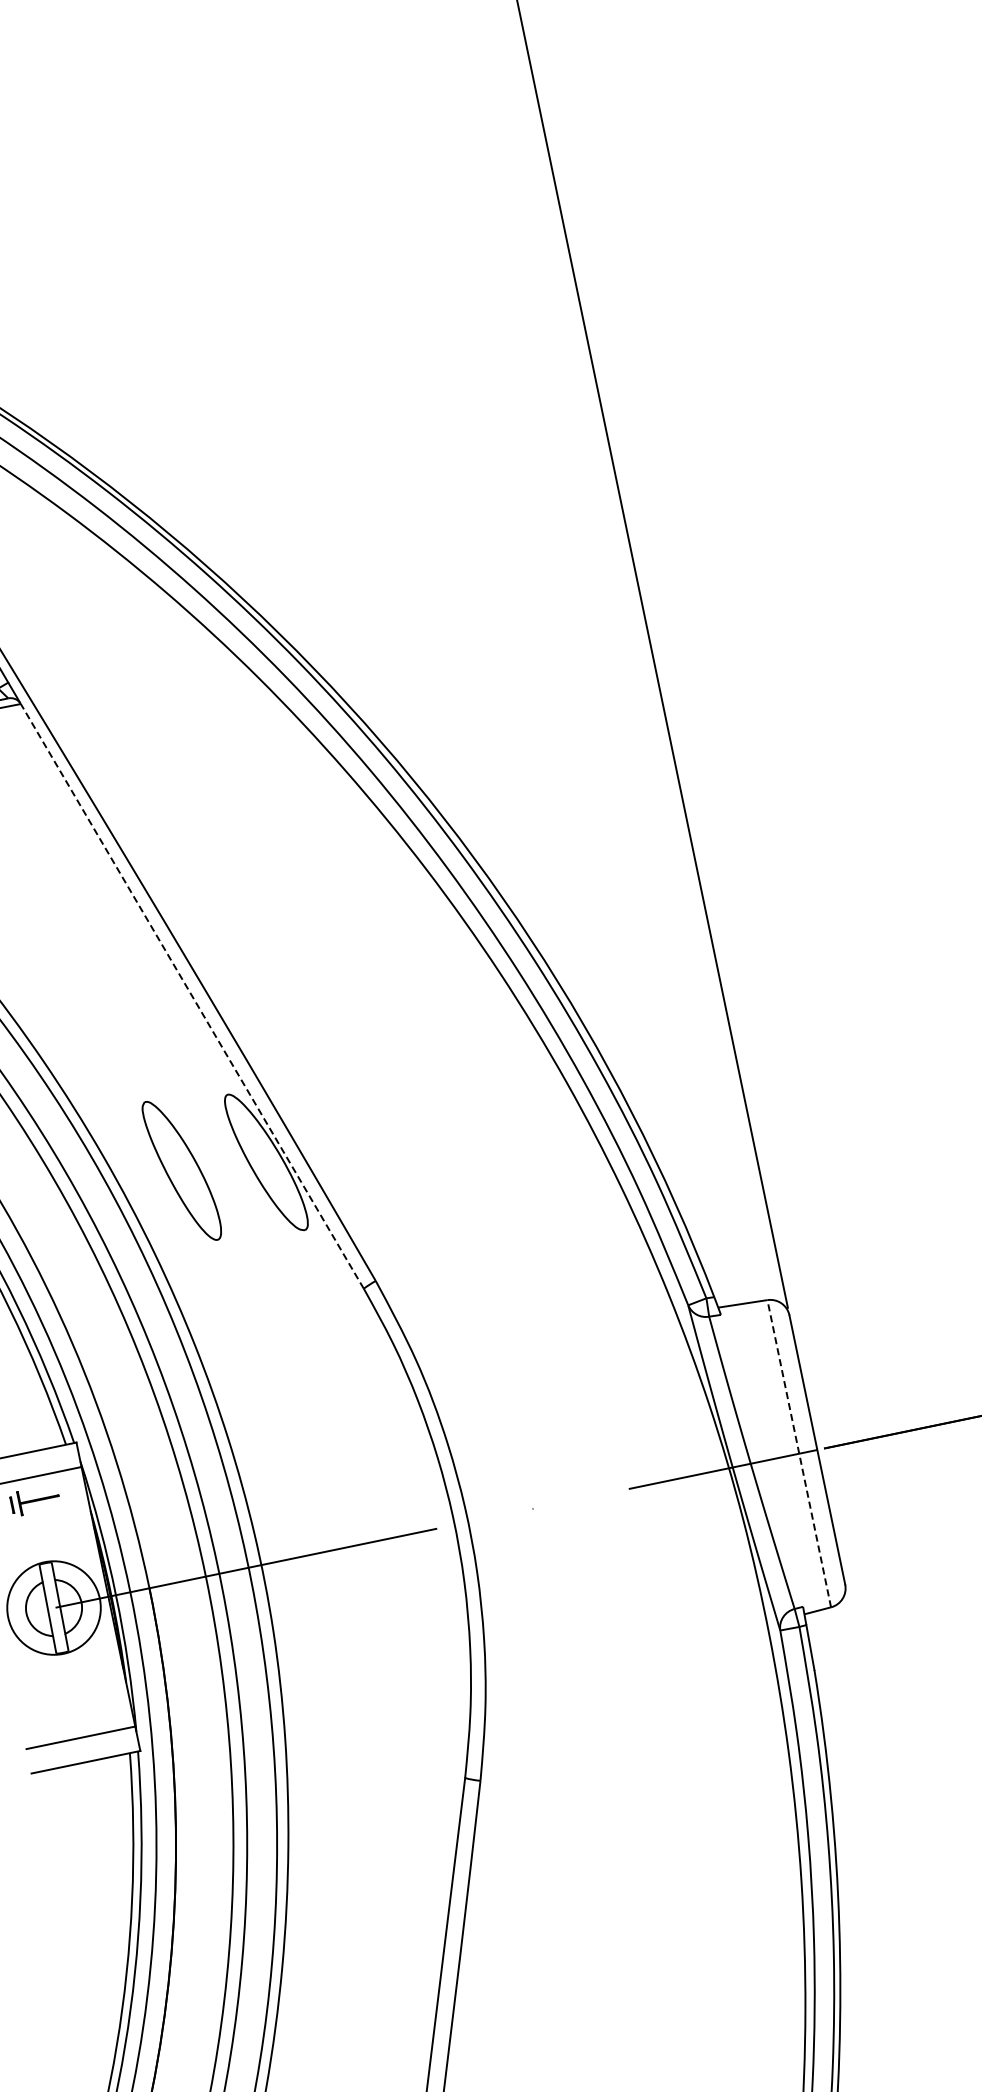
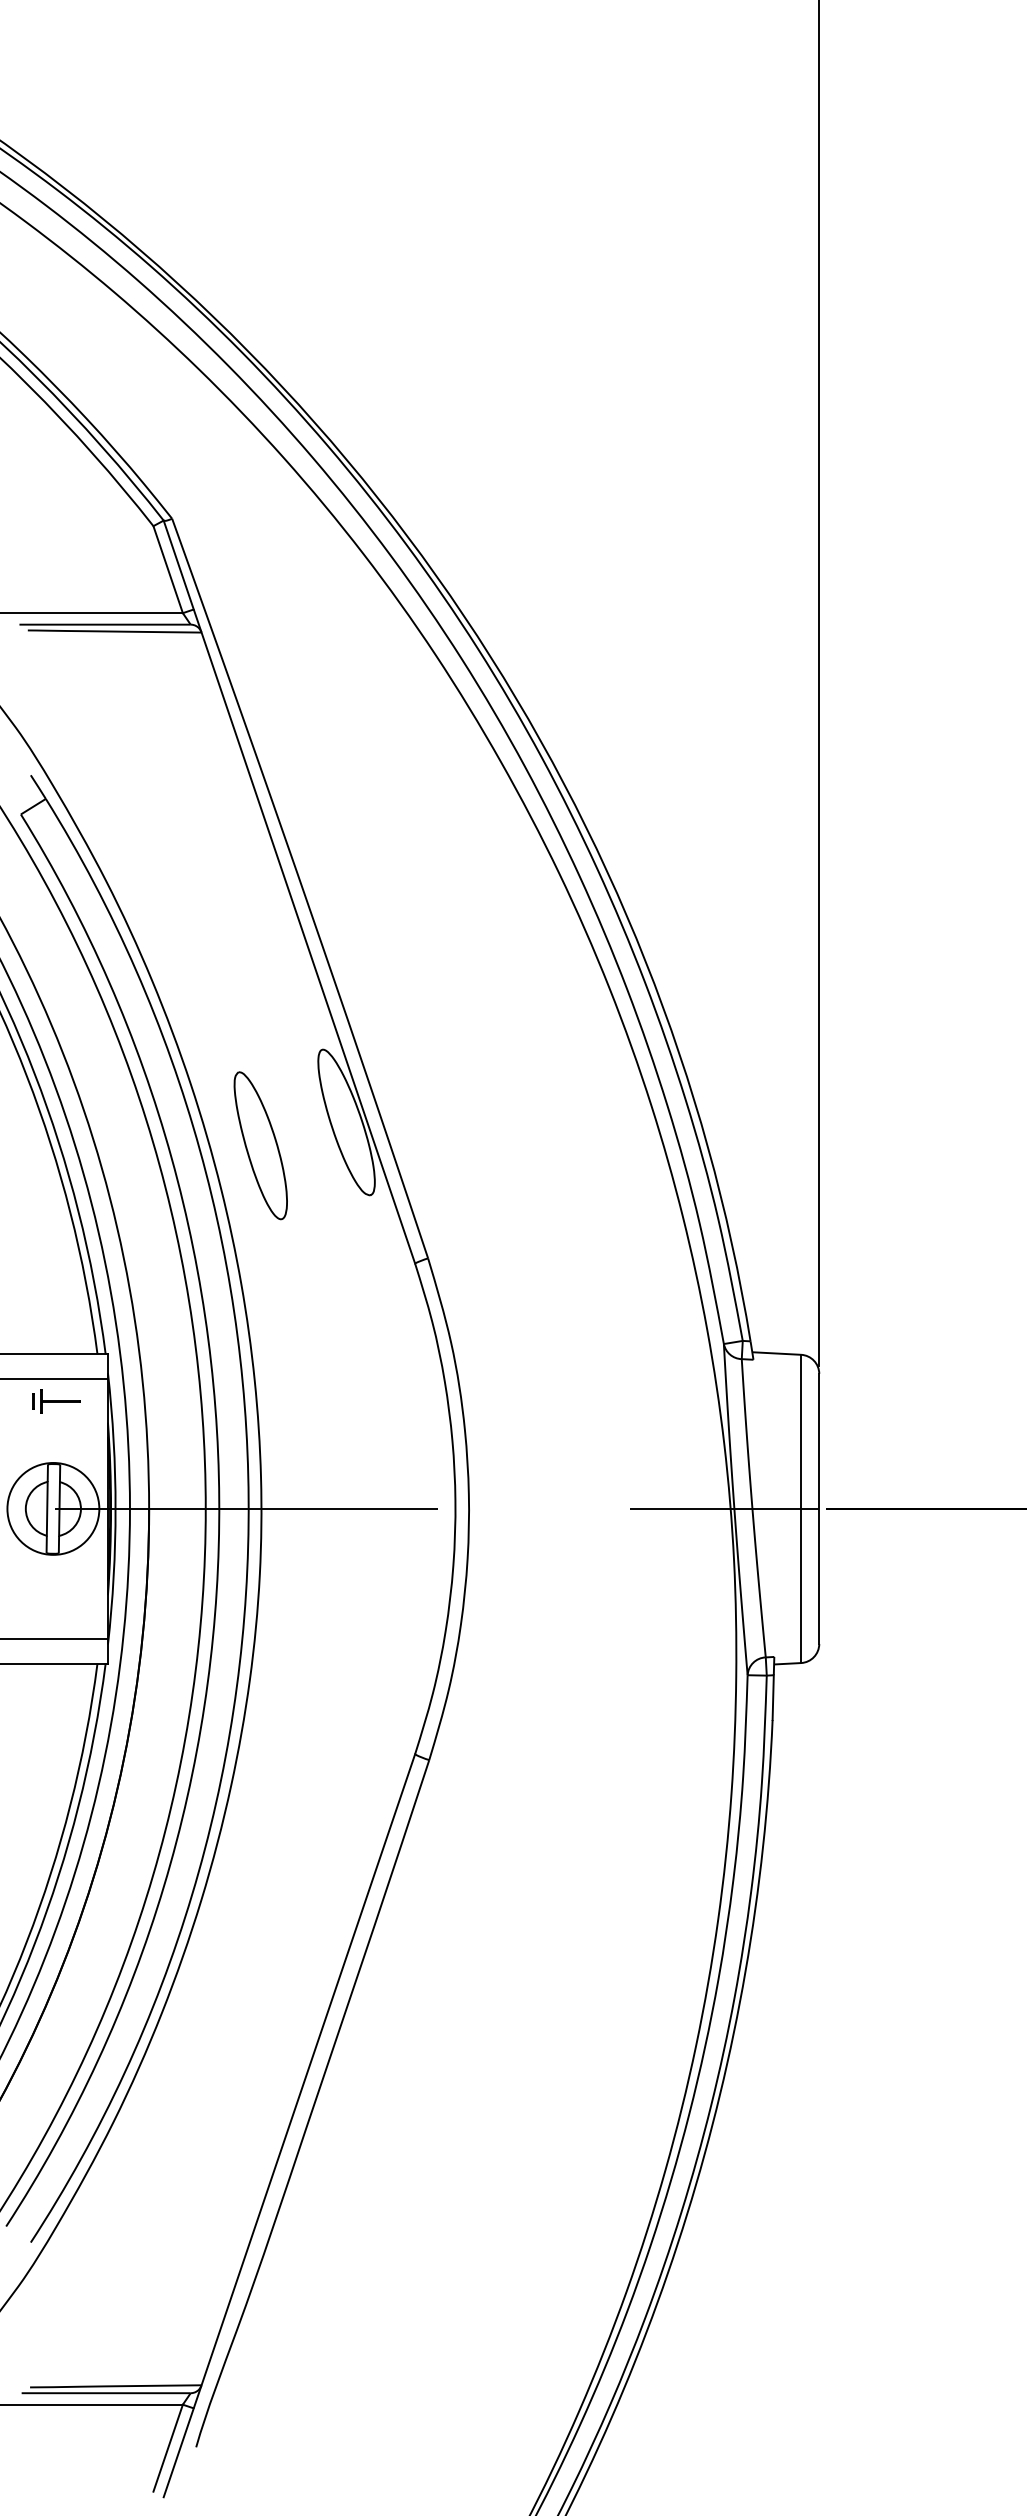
line: (192, 995) -> (308, 947), dashed -> solid
part: (181, 1170) -> (260, 1145), moved
line: (799, 1453) -> (801, 1508), dashed -> solid

